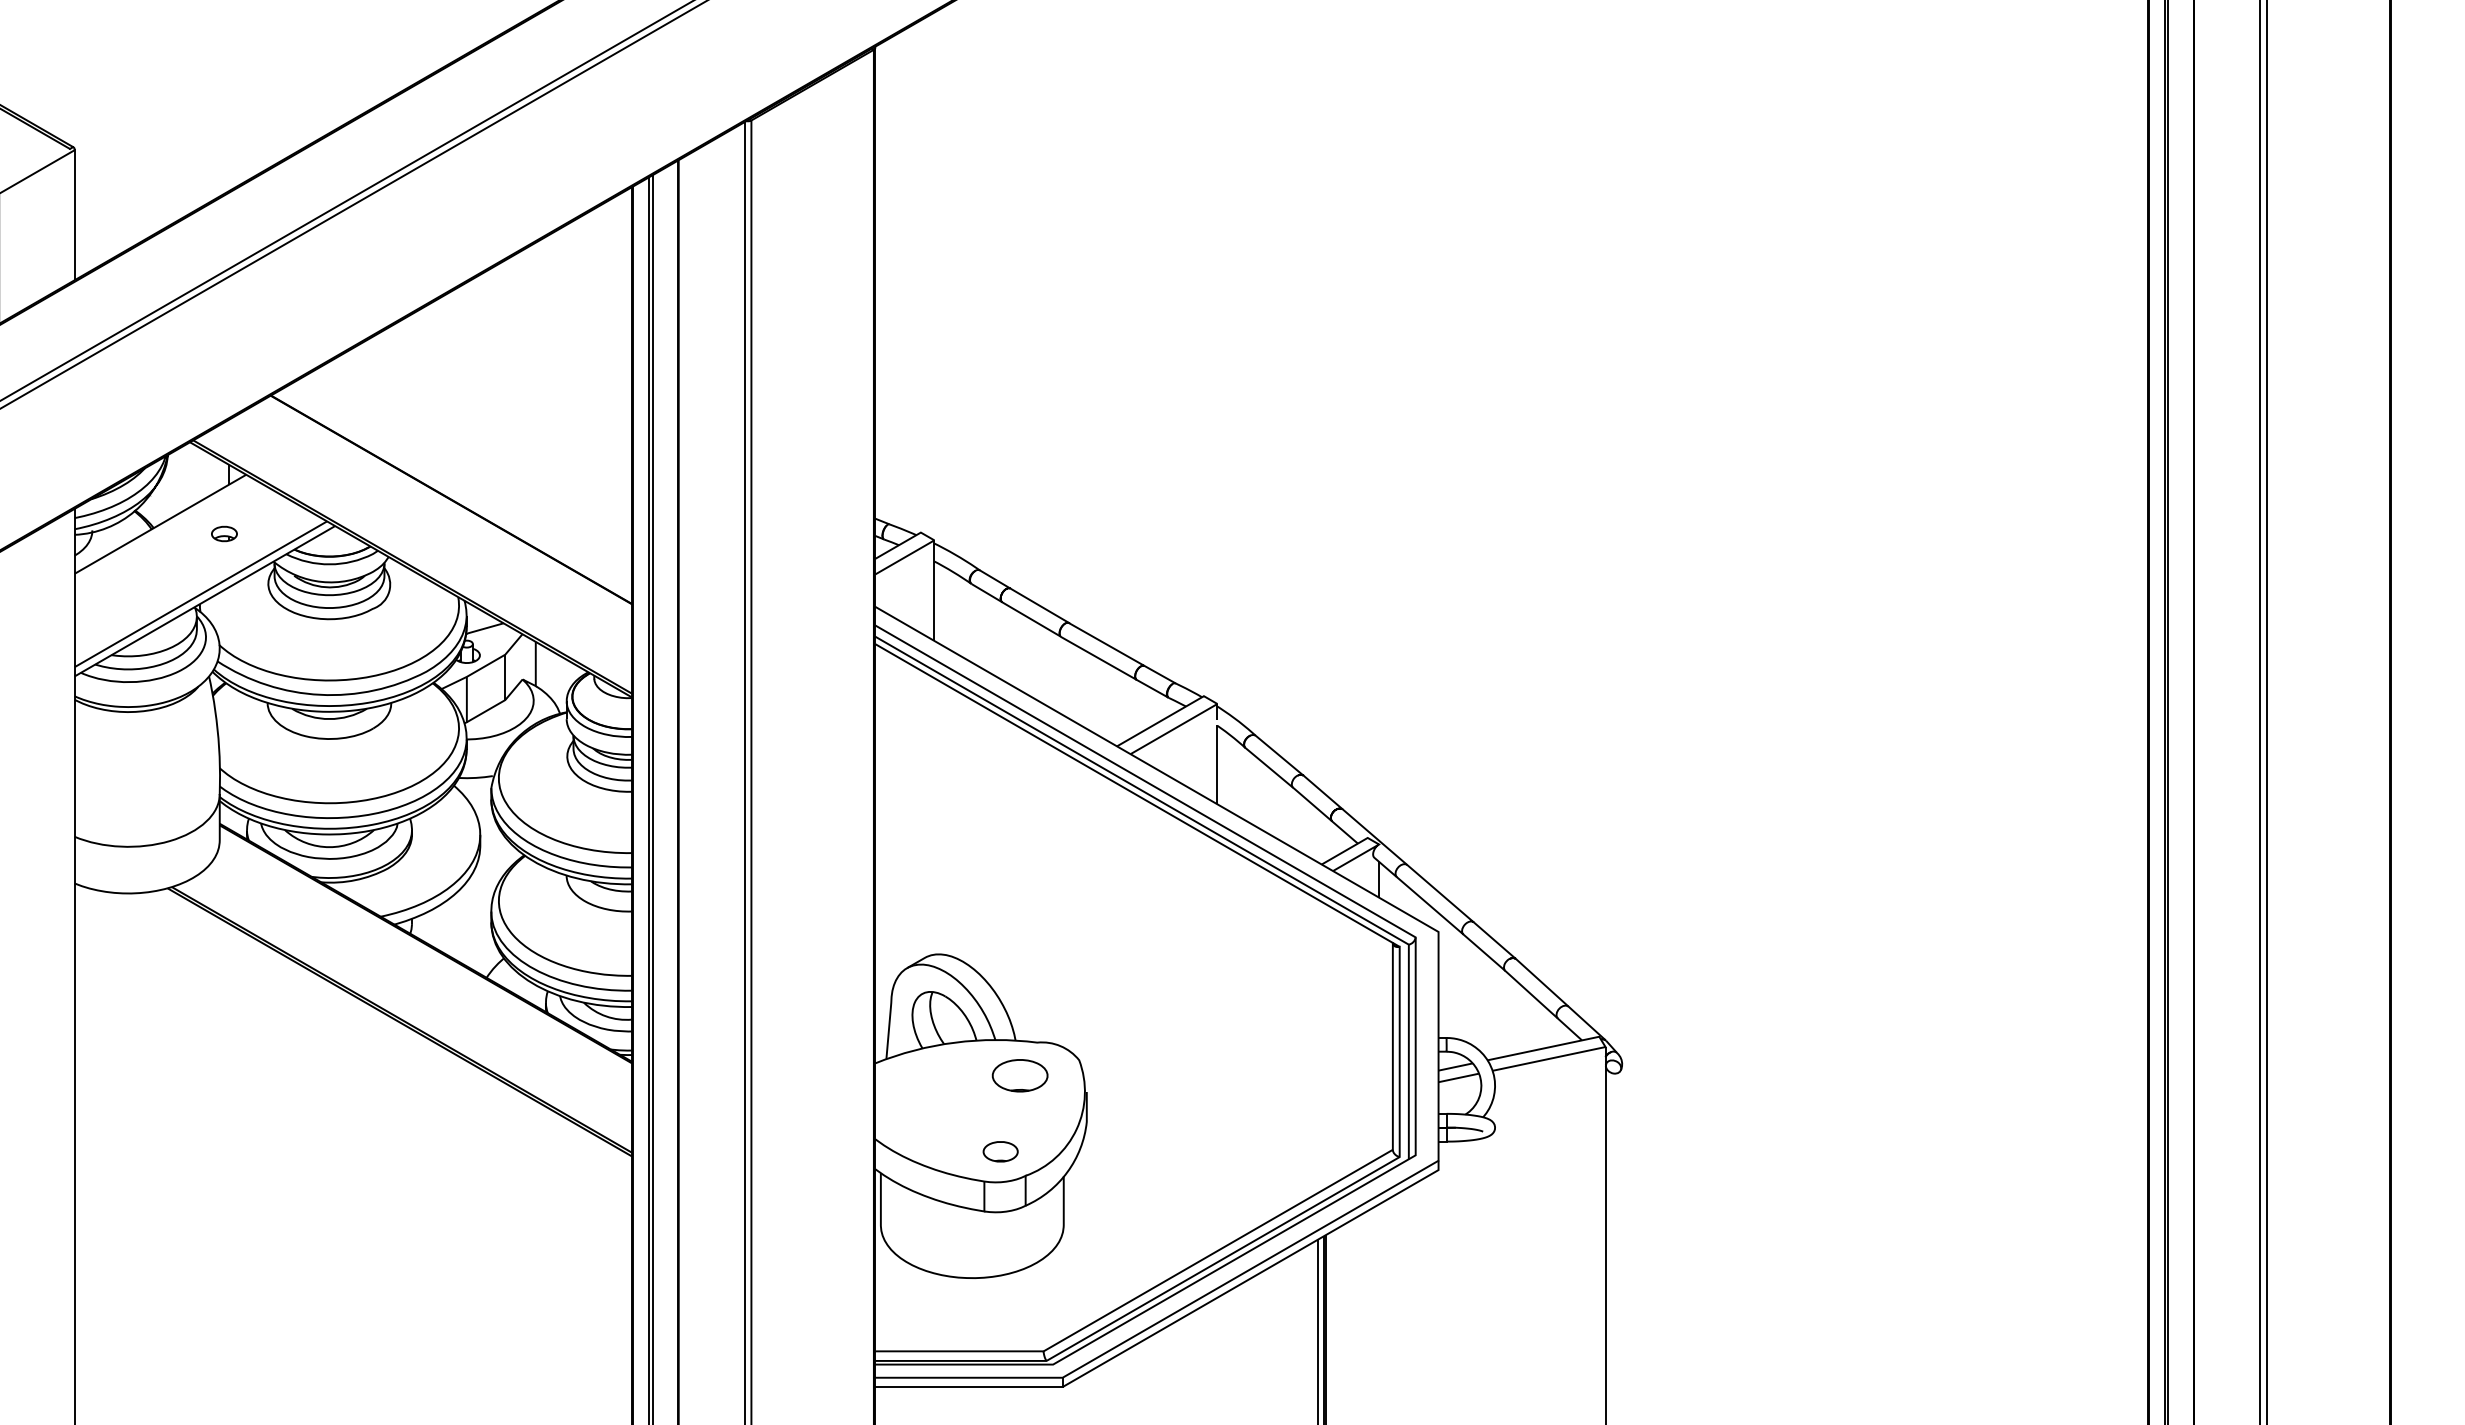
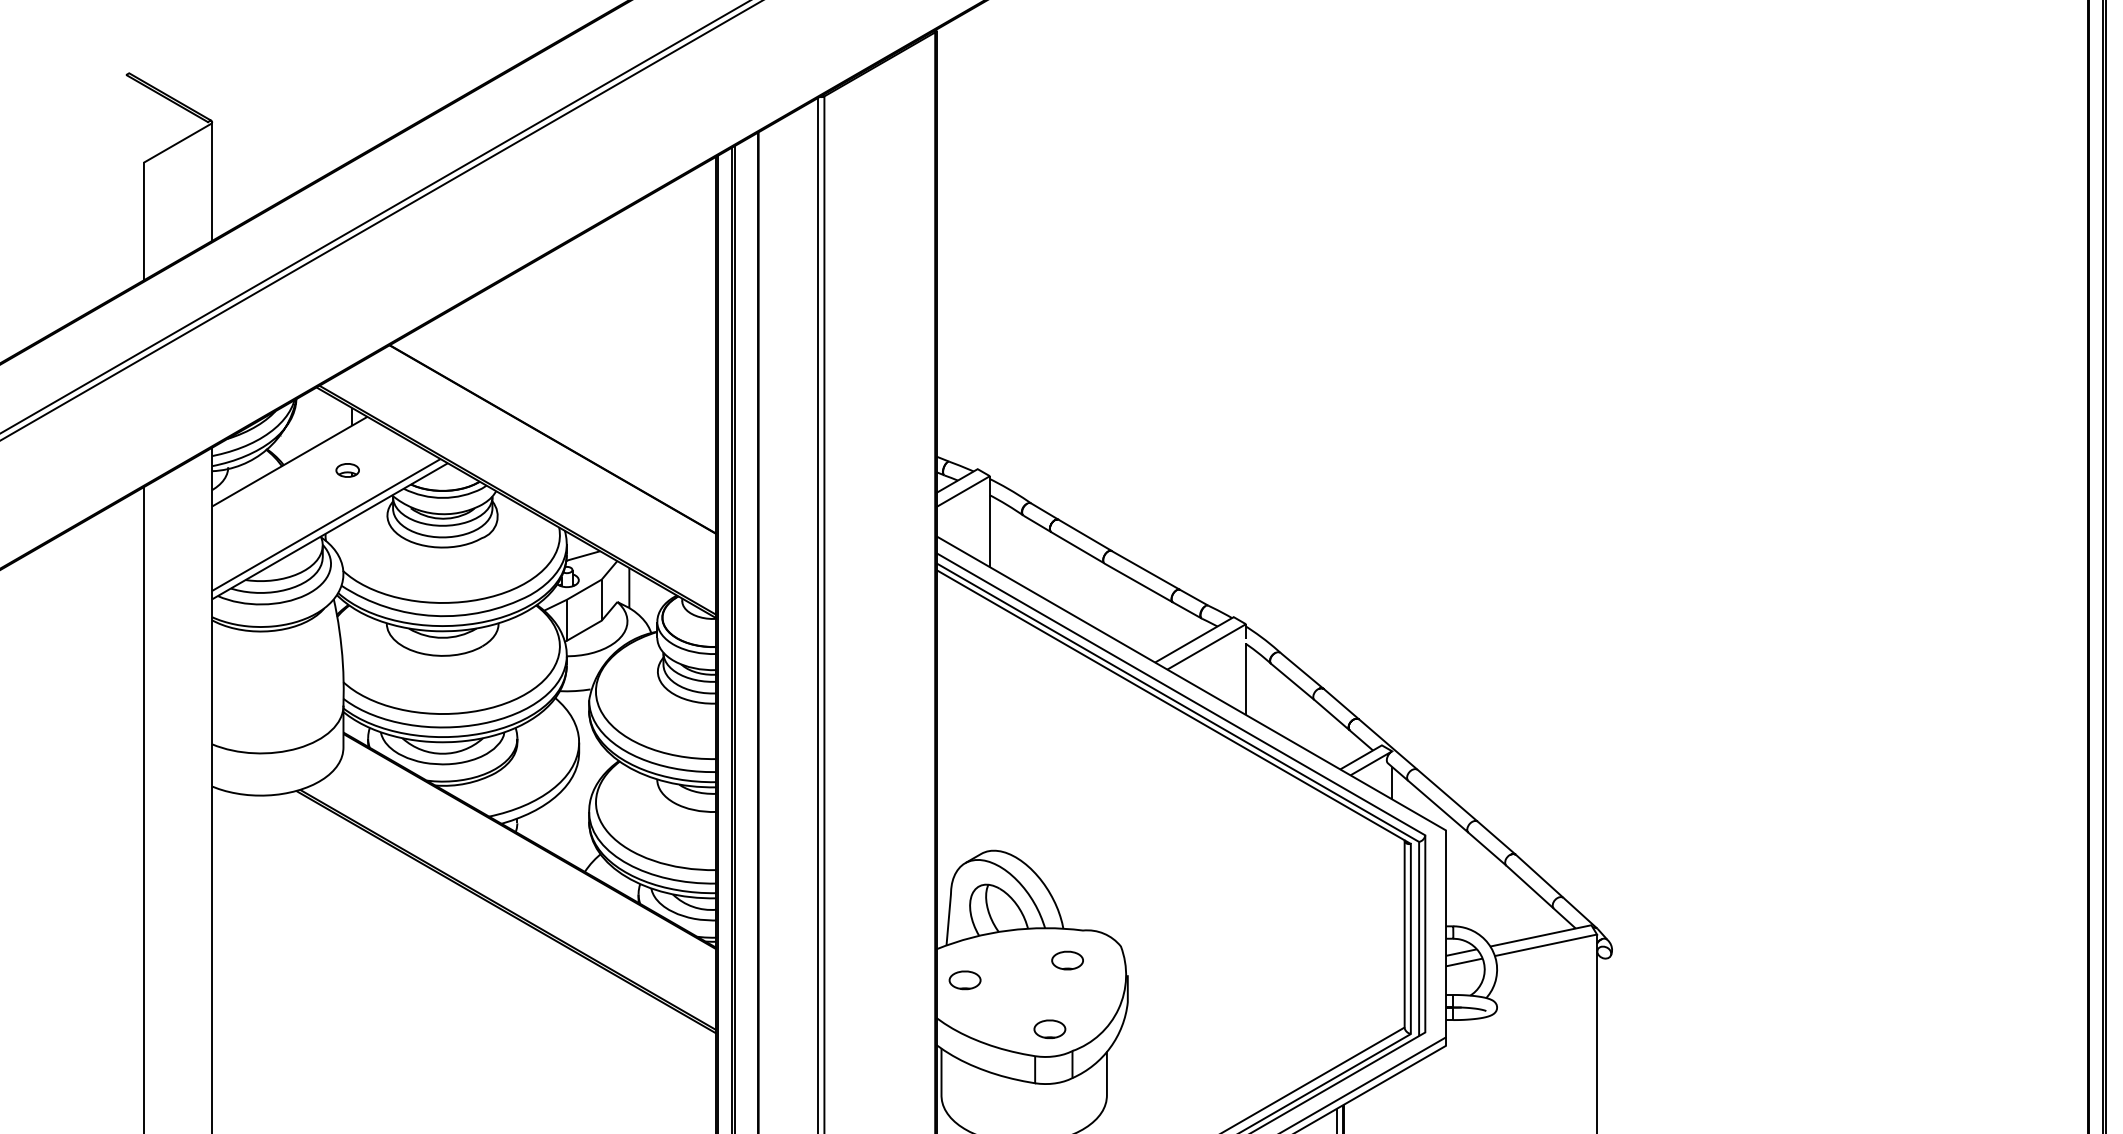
part: (1020, 1075) -> (1067, 960), size x0.62
part: (906, 1097) -> (964, 980), added

